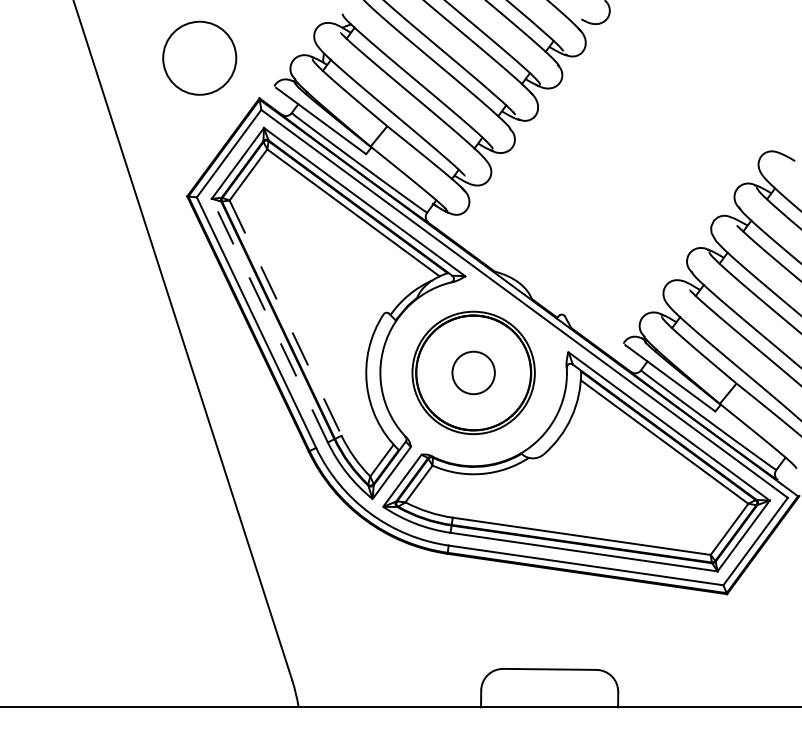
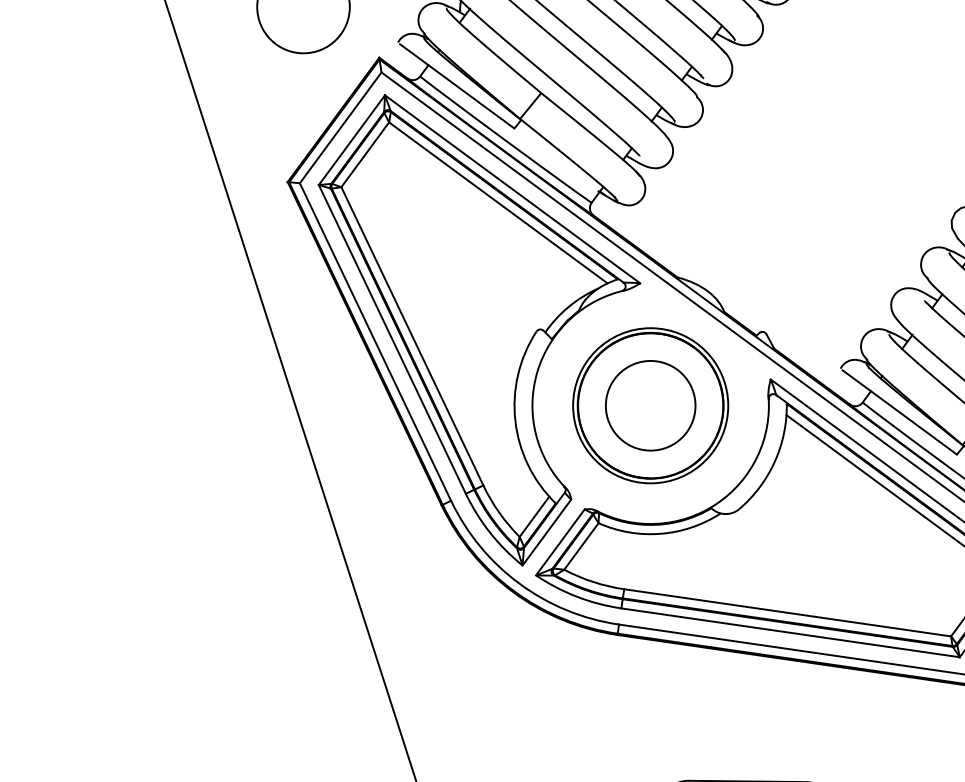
line: (285, 318) -> (412, 336), dashed -> solid
line: (269, 320) -> (391, 339), dashed -> solid
circle: (473, 372) -> (650, 405), size x1.67

